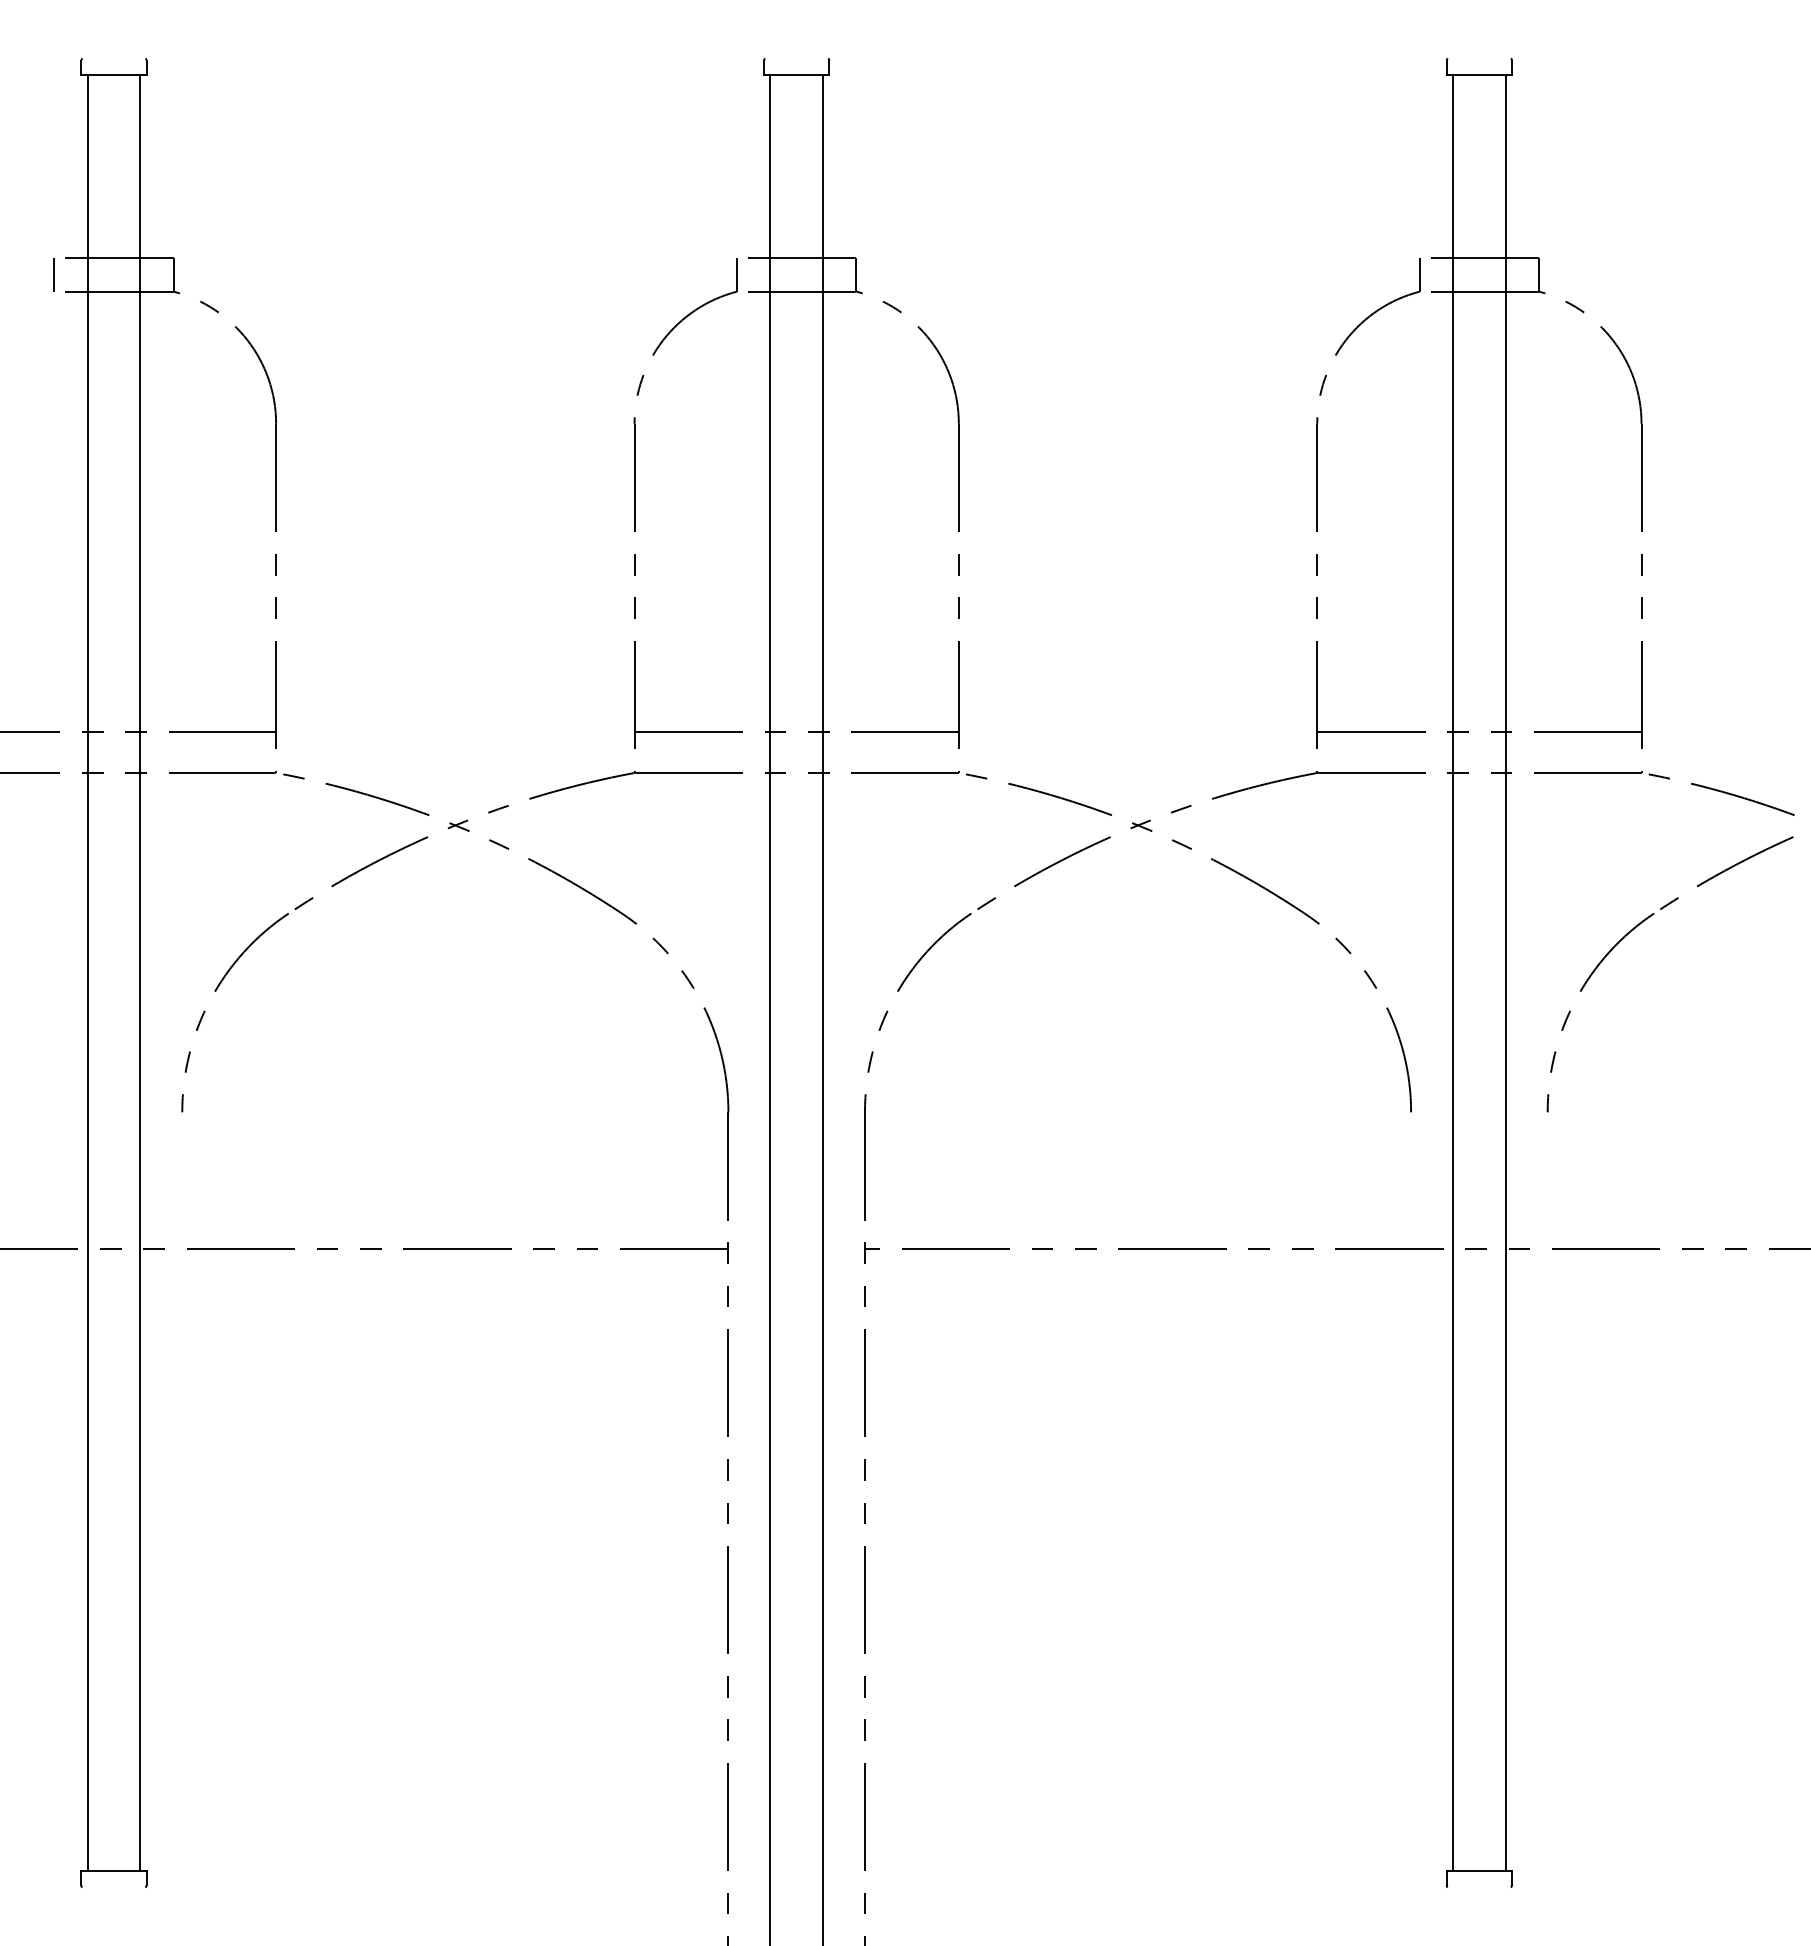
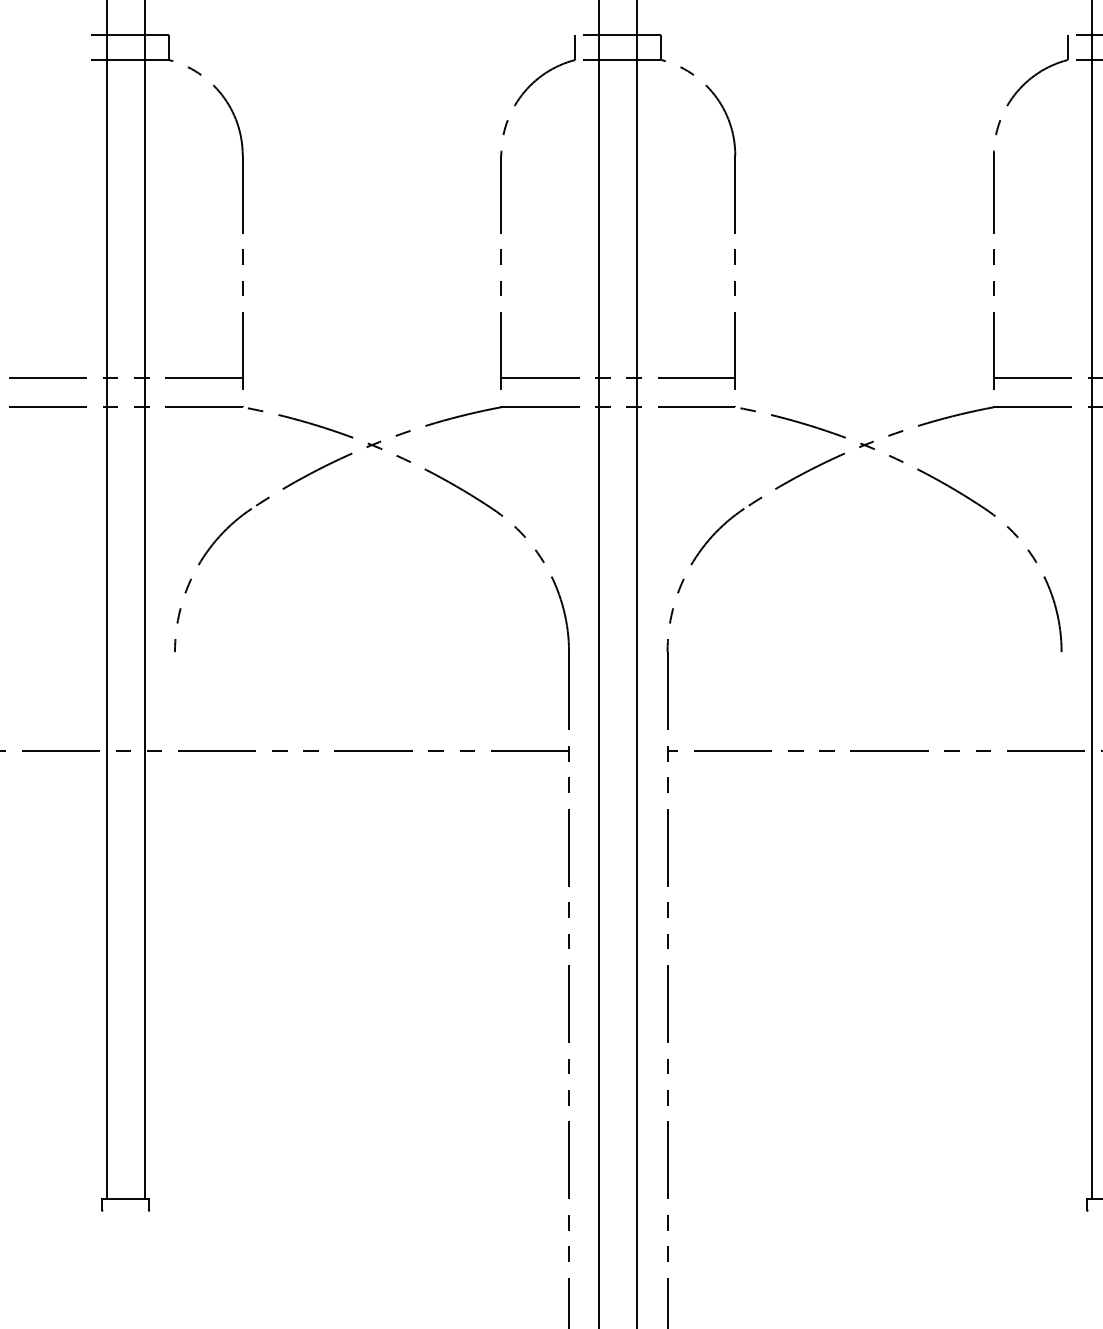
line: (53, 274) -> (82, 47), removed

